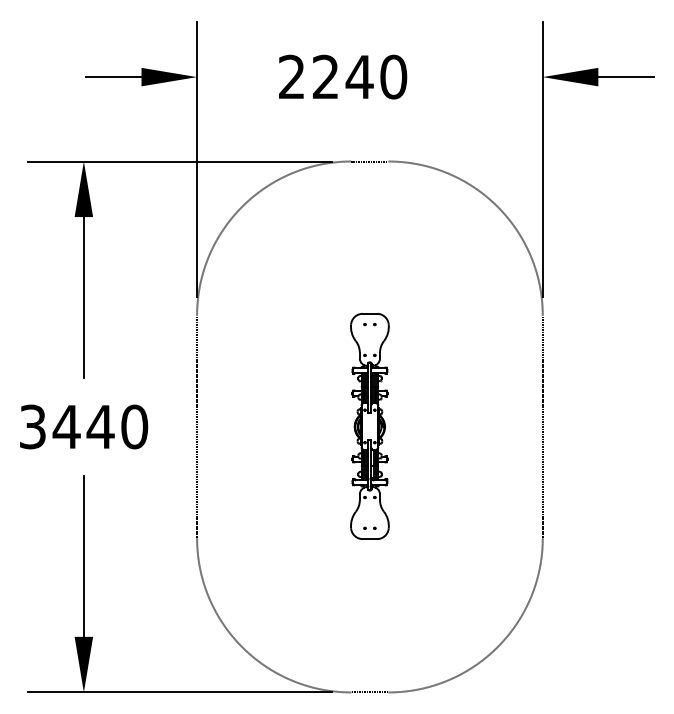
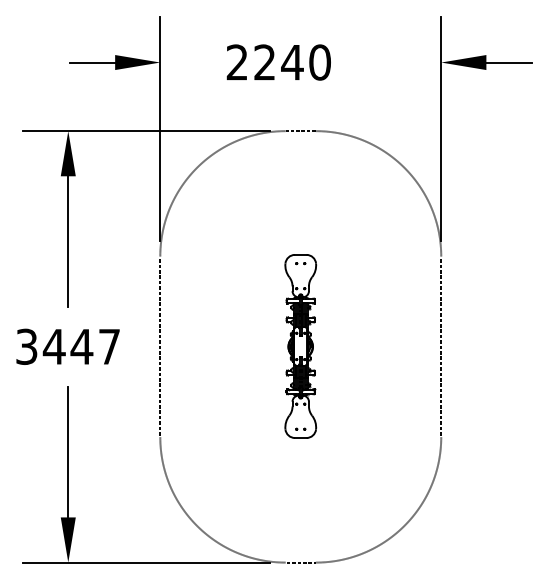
text: (134, 426) -> (109, 346), 3440 -> 3447

